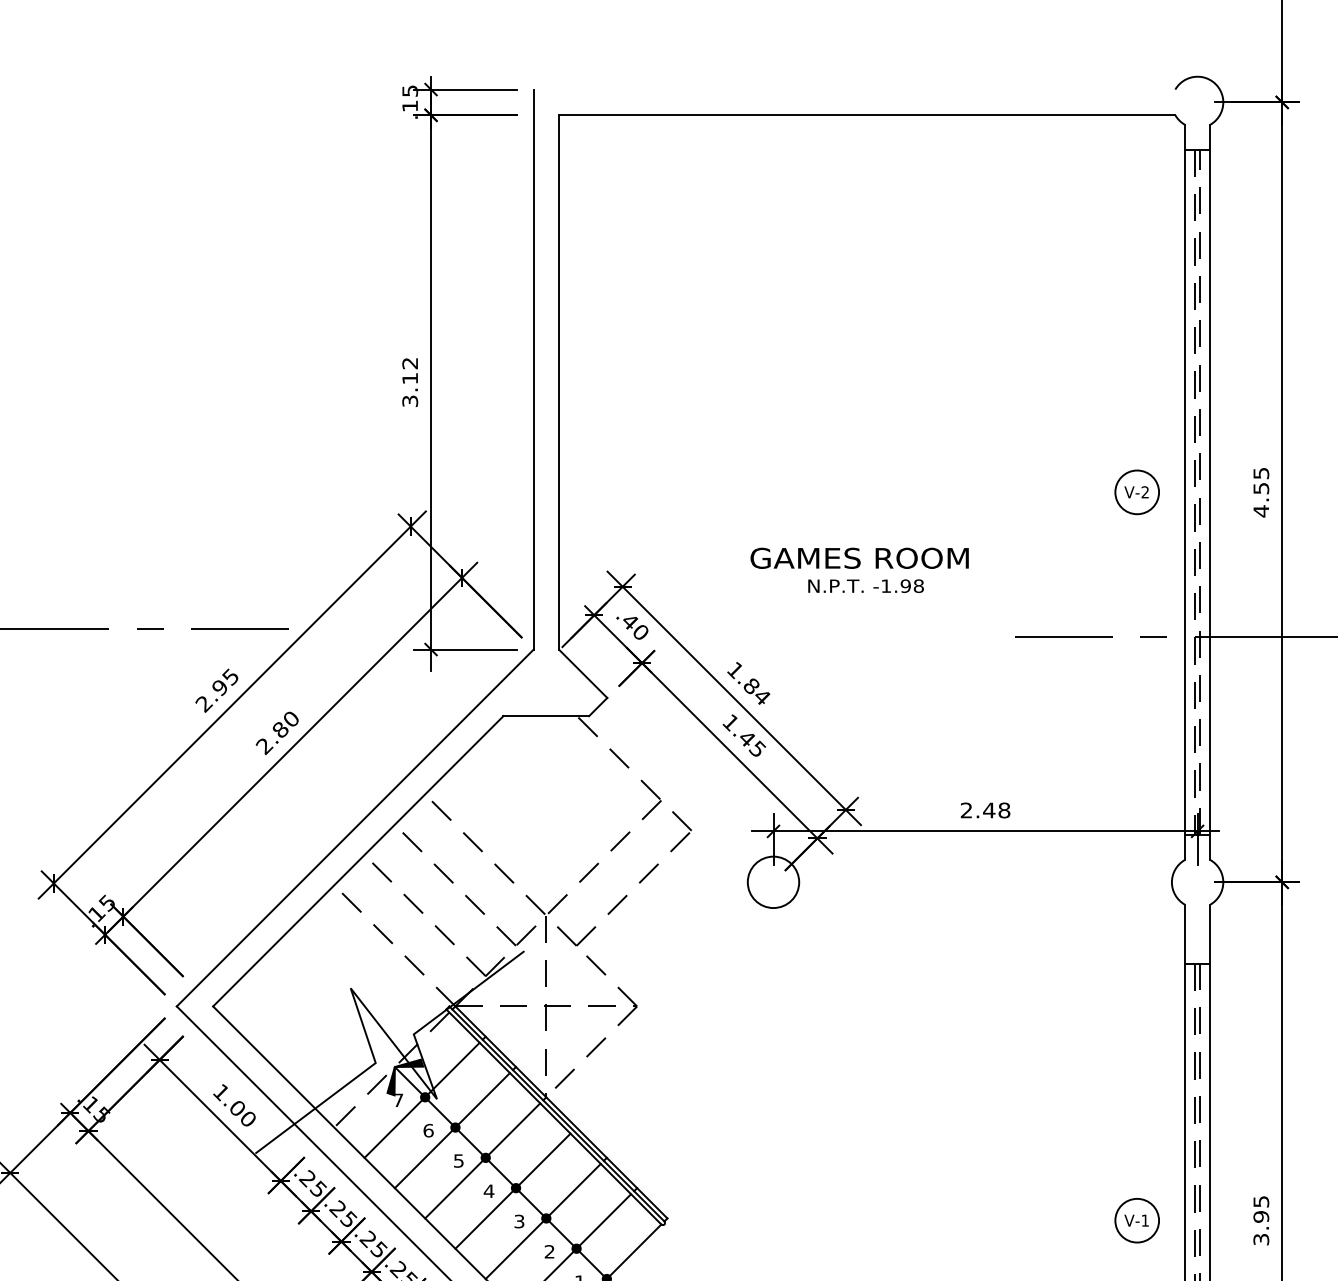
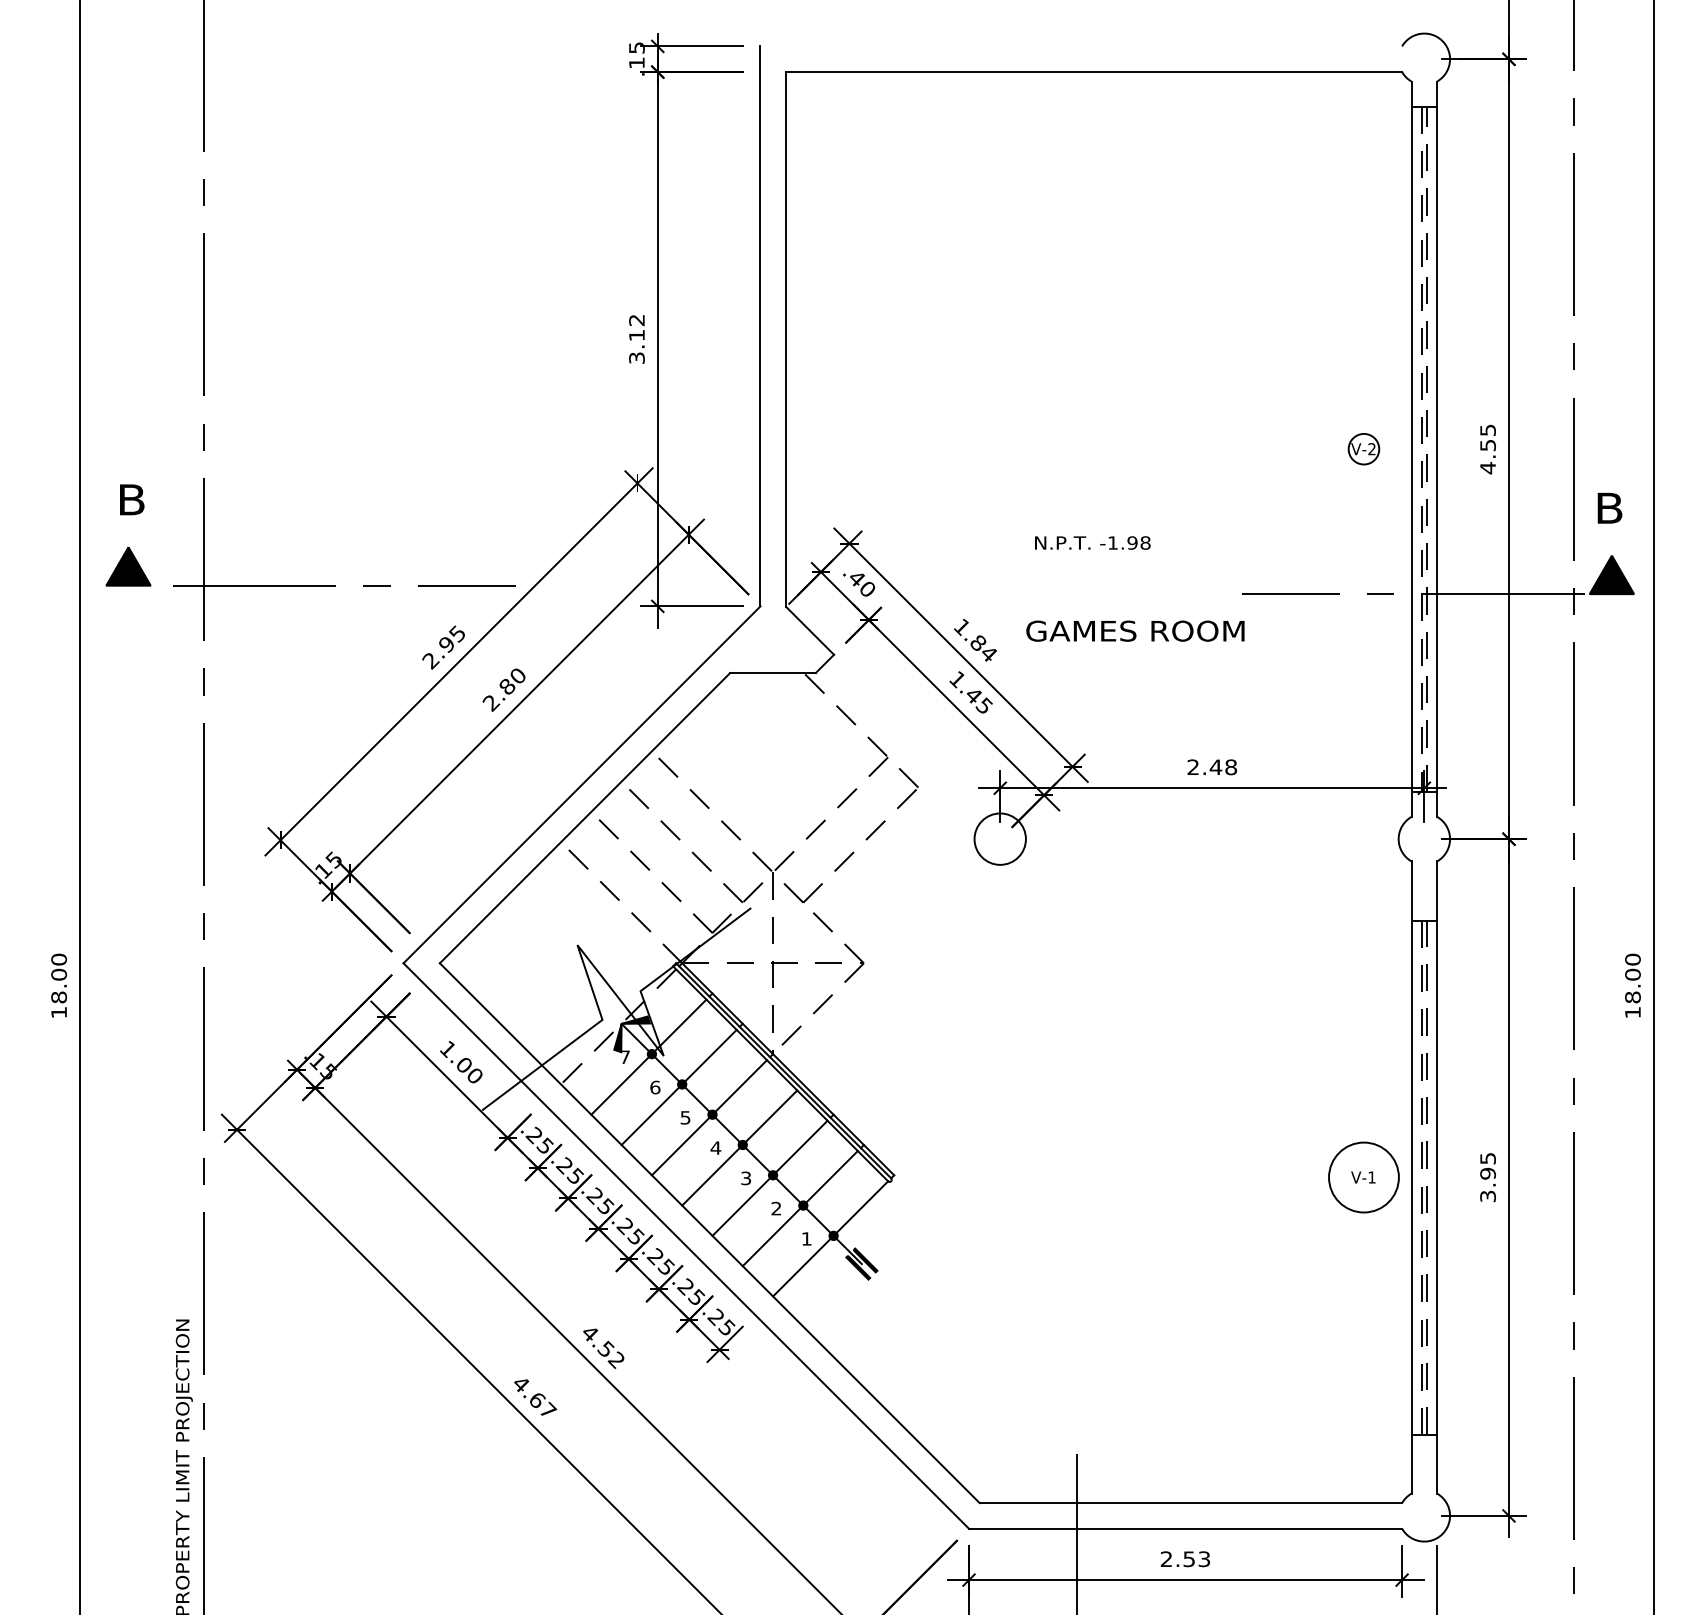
circle: (1136, 492) -> (1363, 449), size x0.7
text: (859, 557) -> (1135, 630), moved
circle: (1136, 1220) -> (1363, 1177), size x1.6

